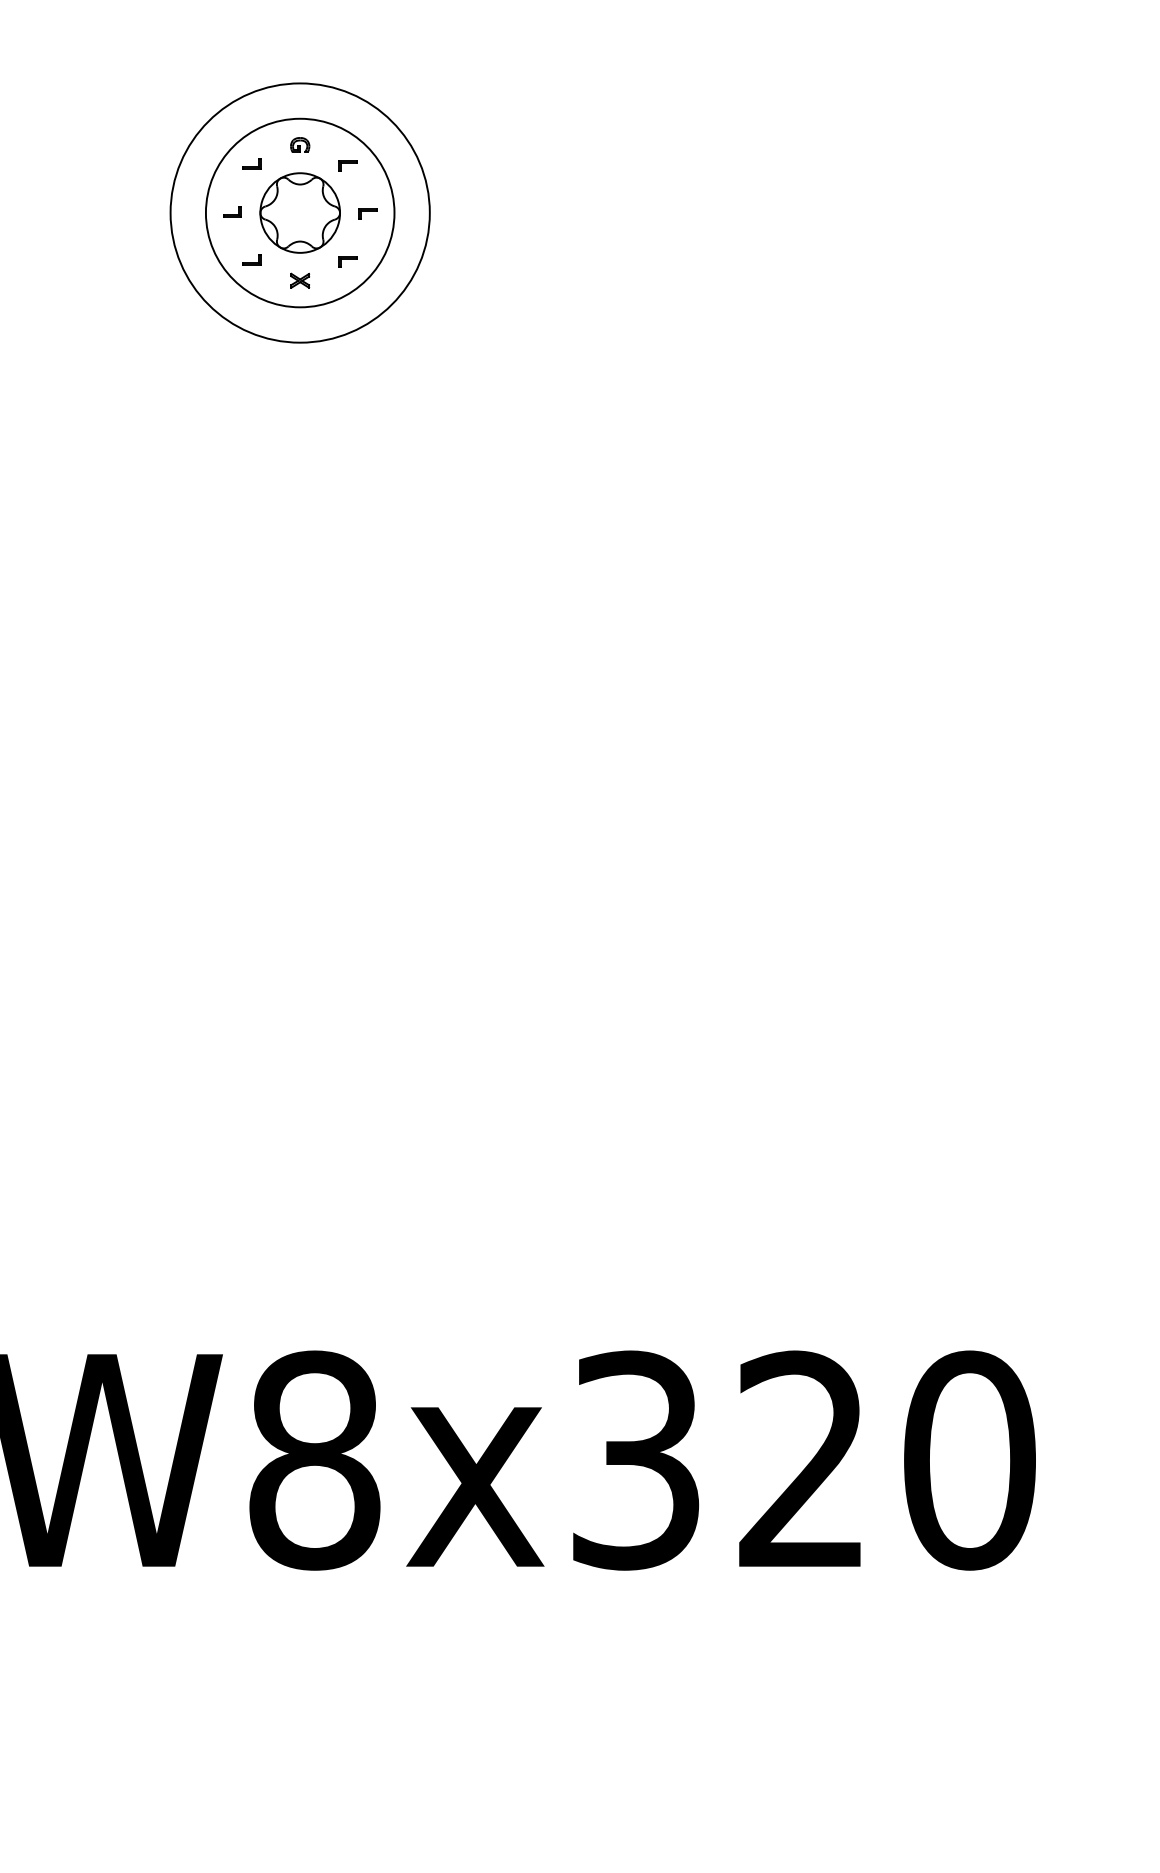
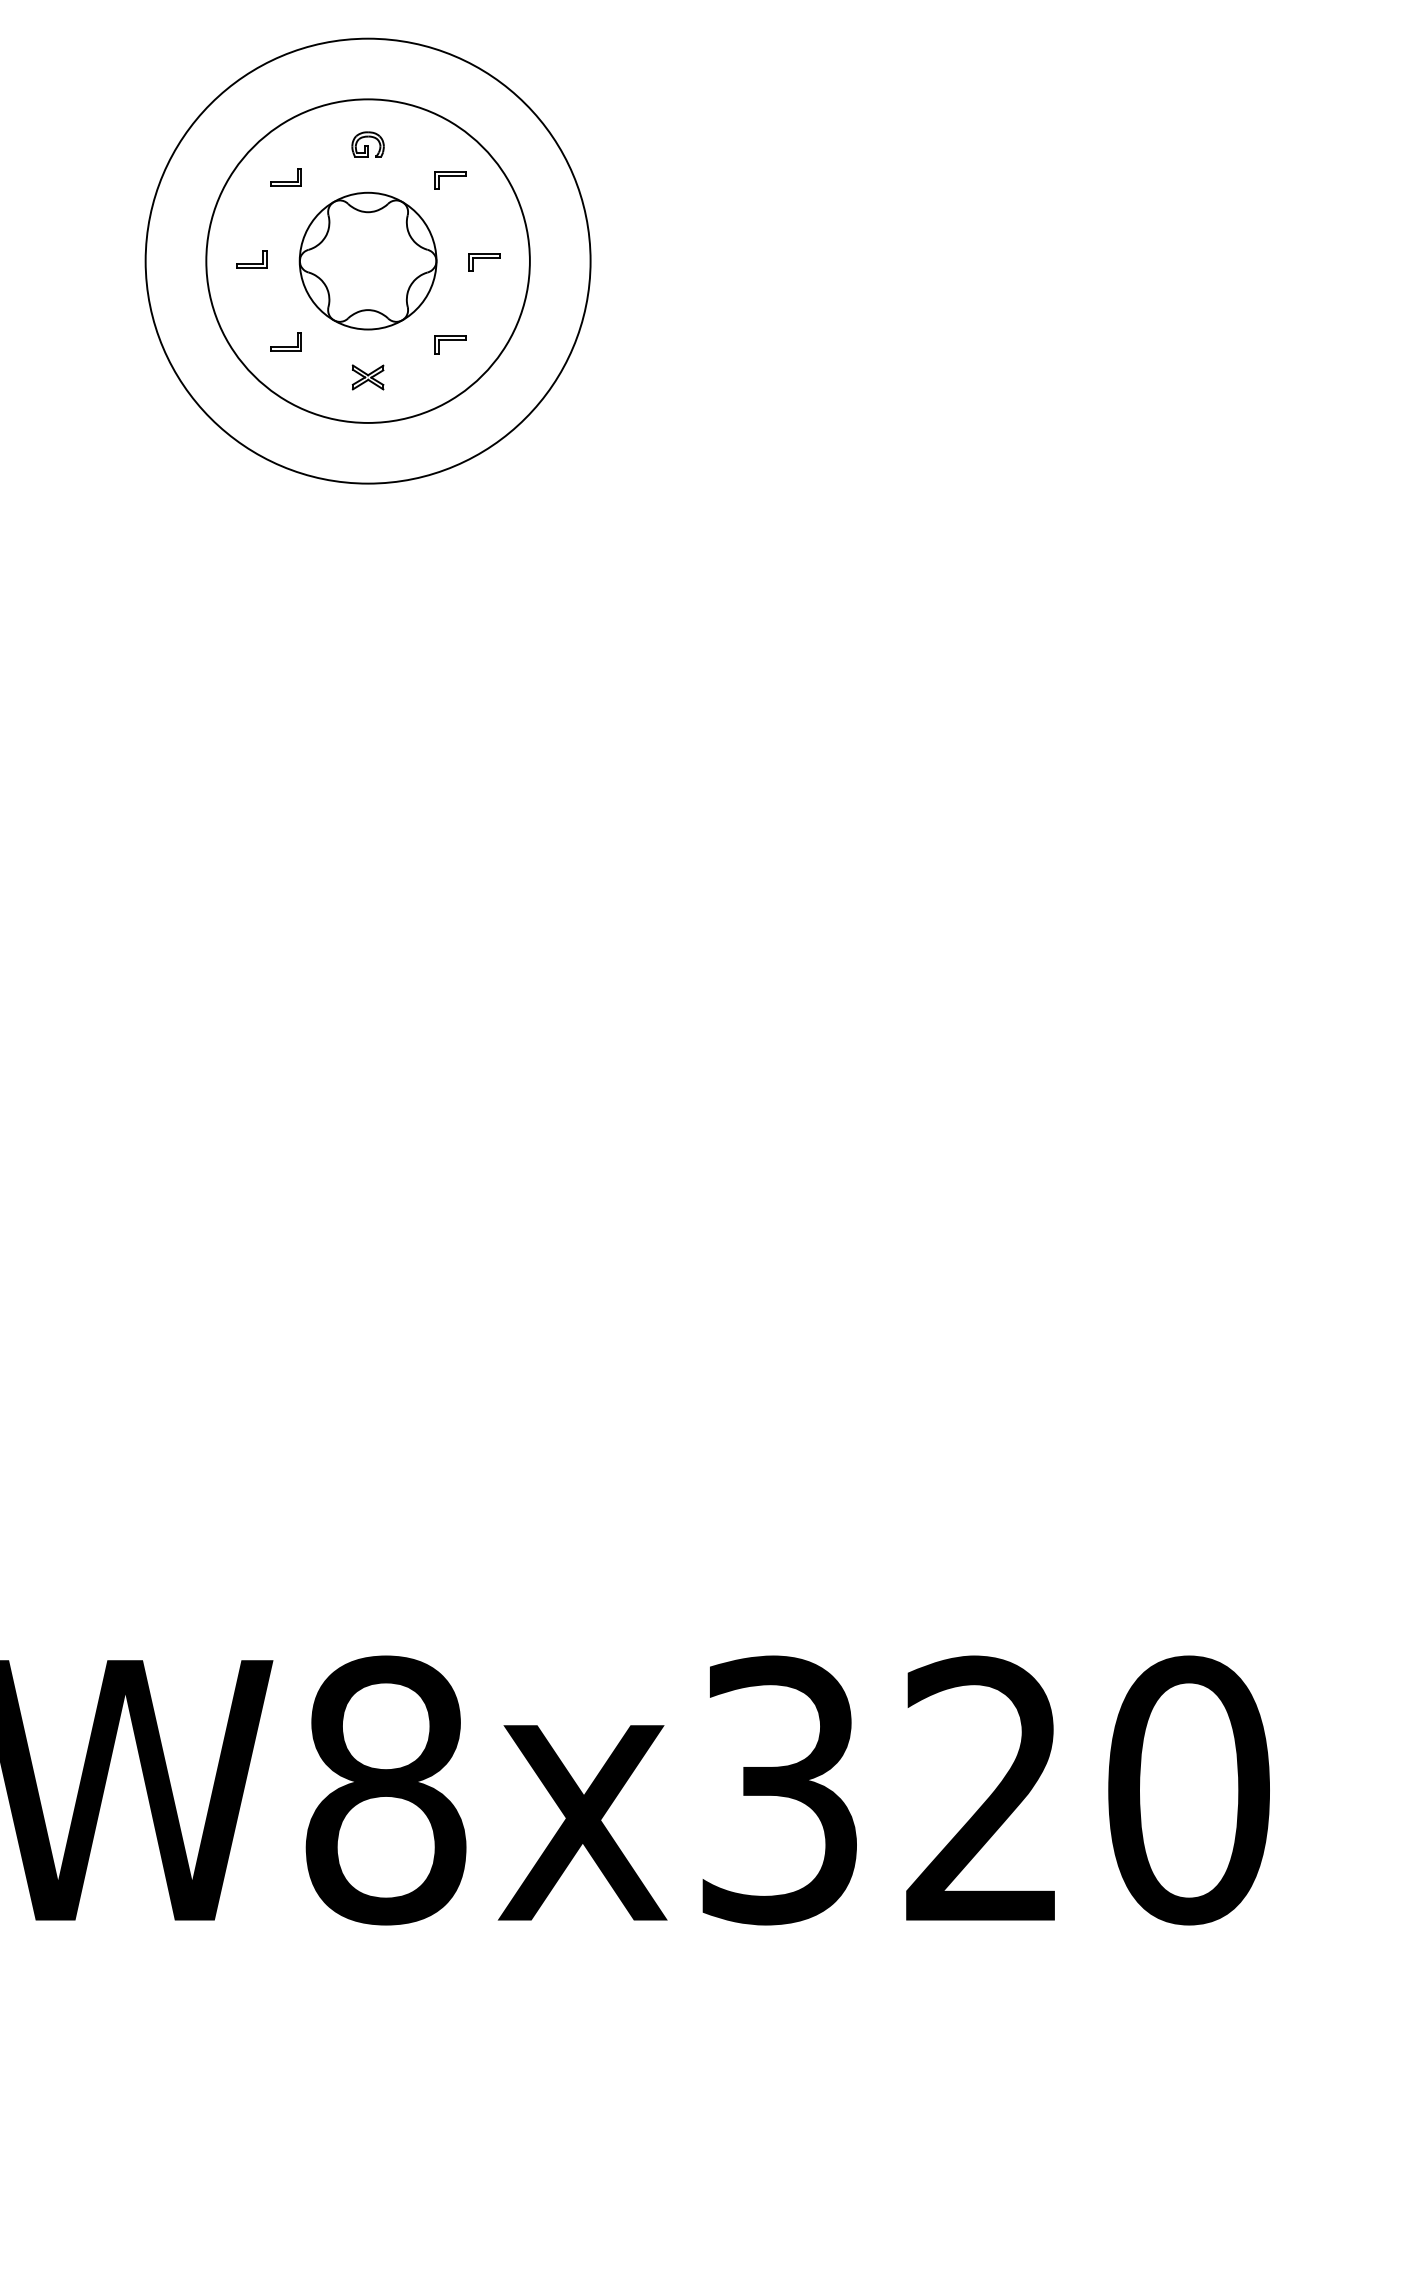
part: (299, 212) -> (367, 260), size x1.4

